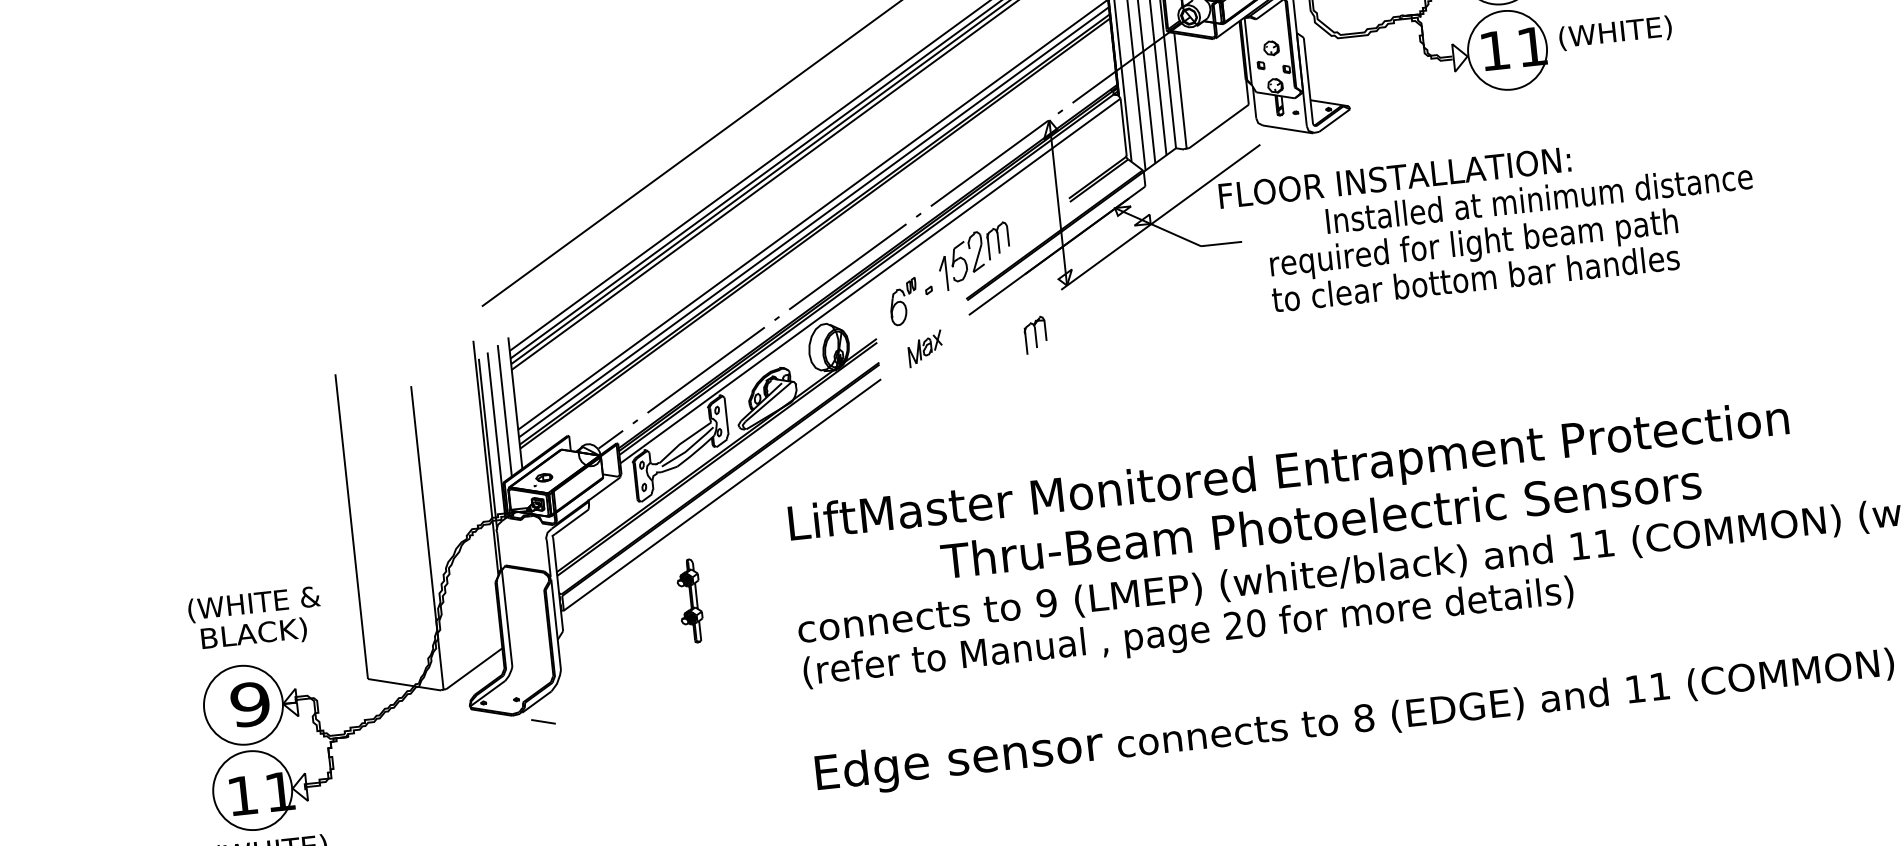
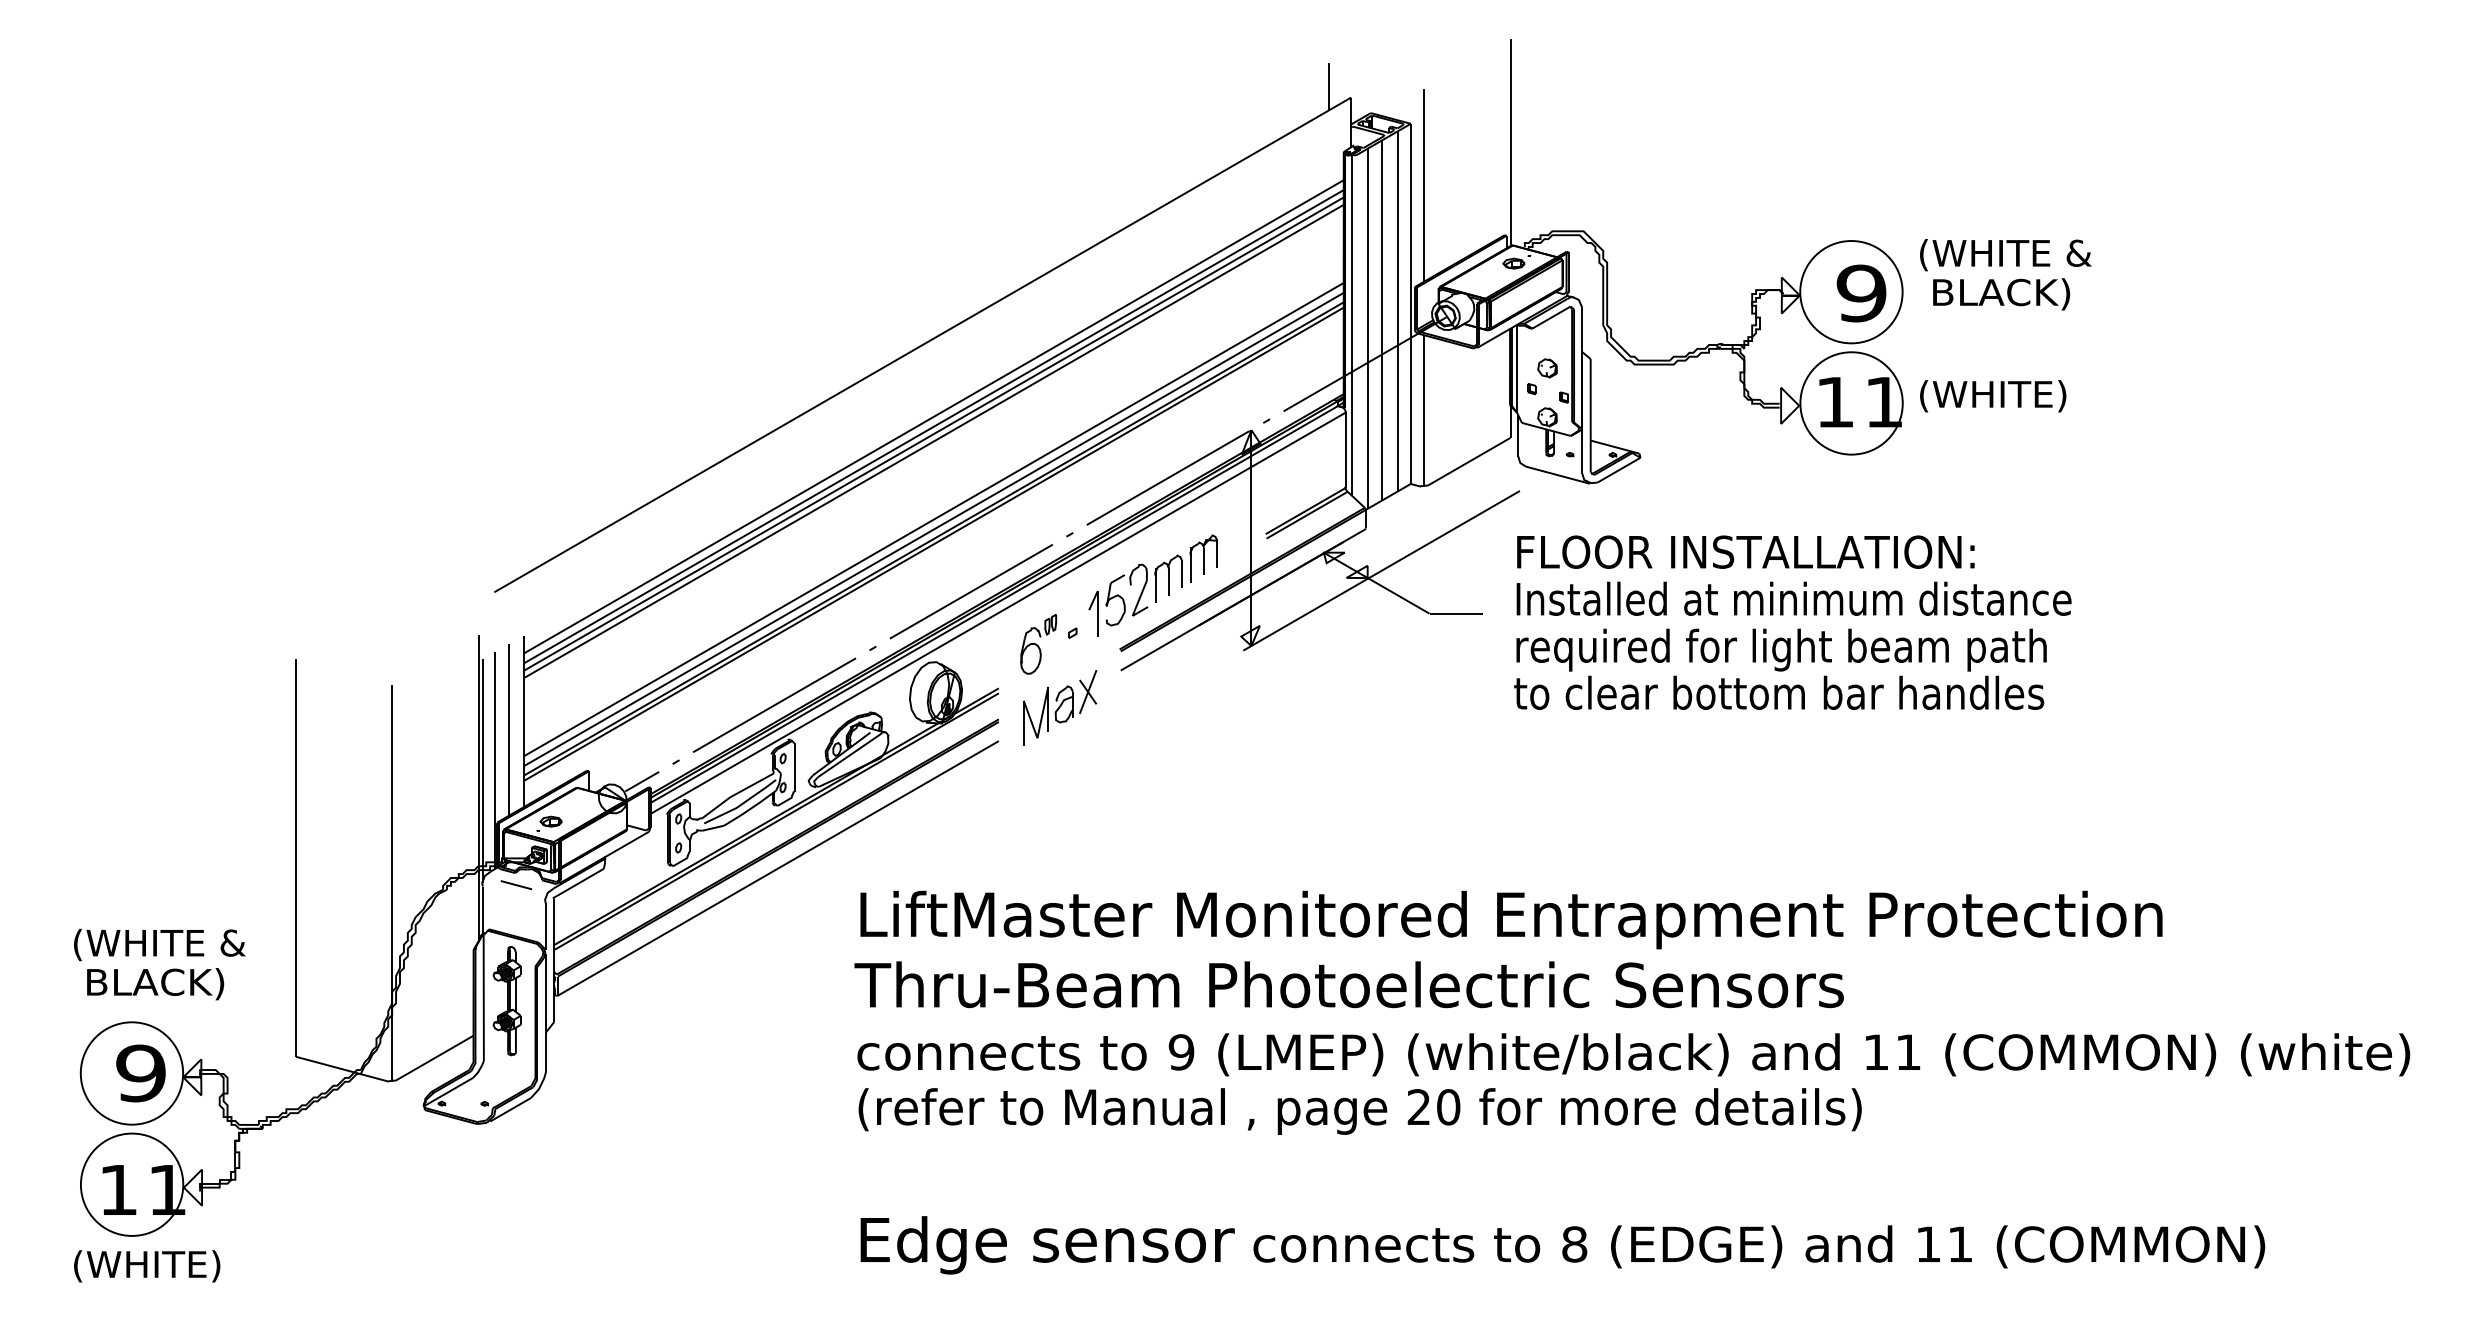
text: (1394, 177) -> (1745, 551), moved
text: (1538, 198) -> (1793, 598), moved
part: (1035, 335) -> (1203, 558), moved
part: (925, 348) -> (1060, 707), size x1.67
text: (1320, 521) -> (1348, 984), moved
part: (689, 601) -> (506, 1001), moved
line: (543, 722) -> (516, 885), moved

